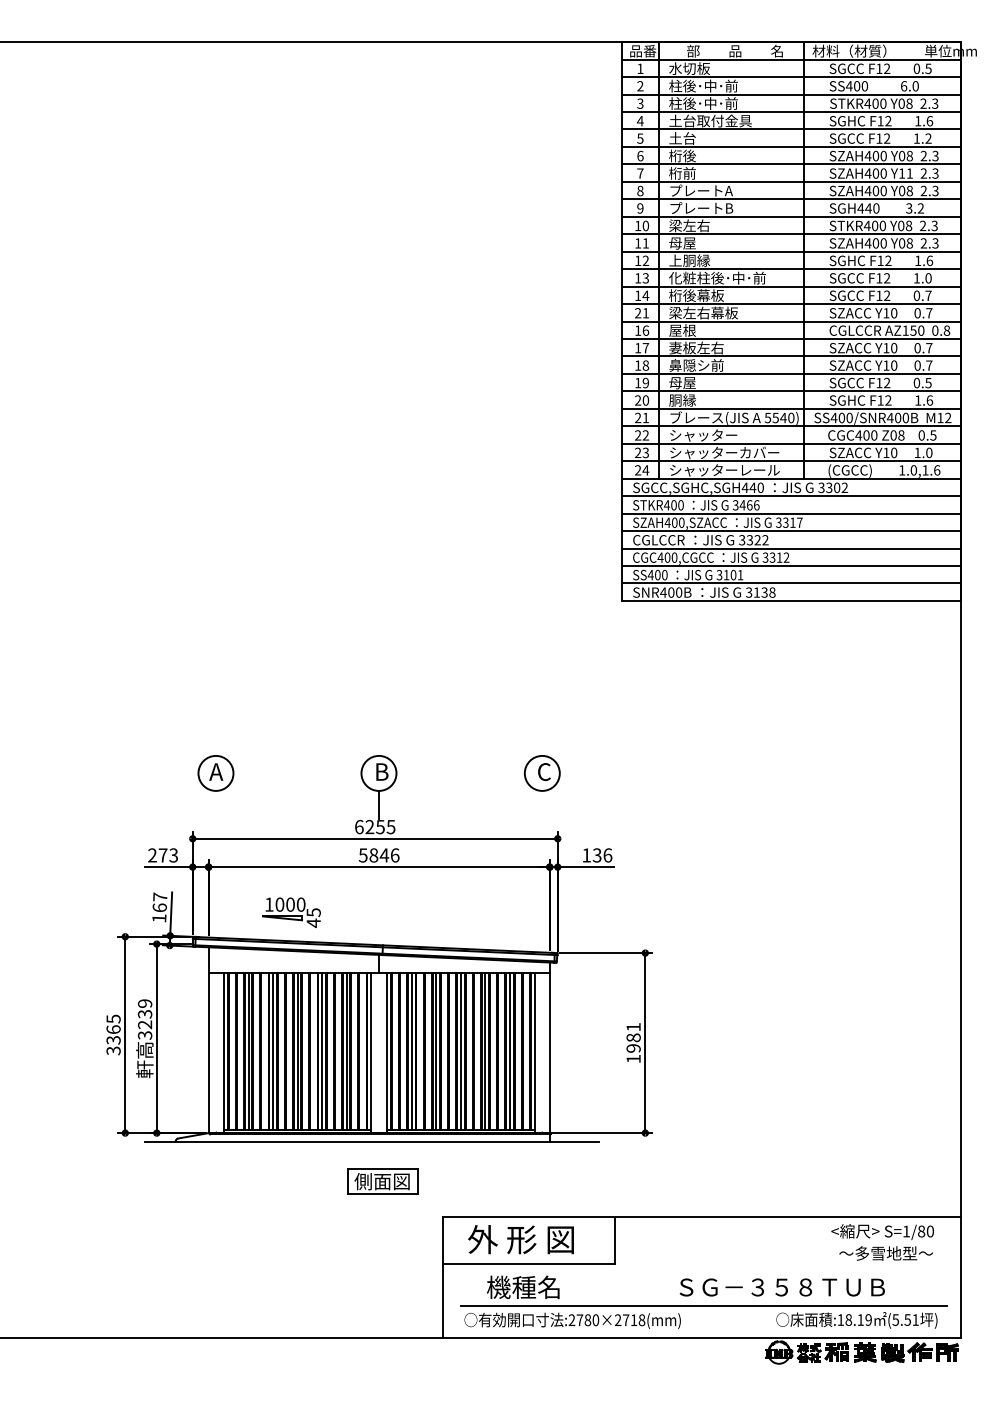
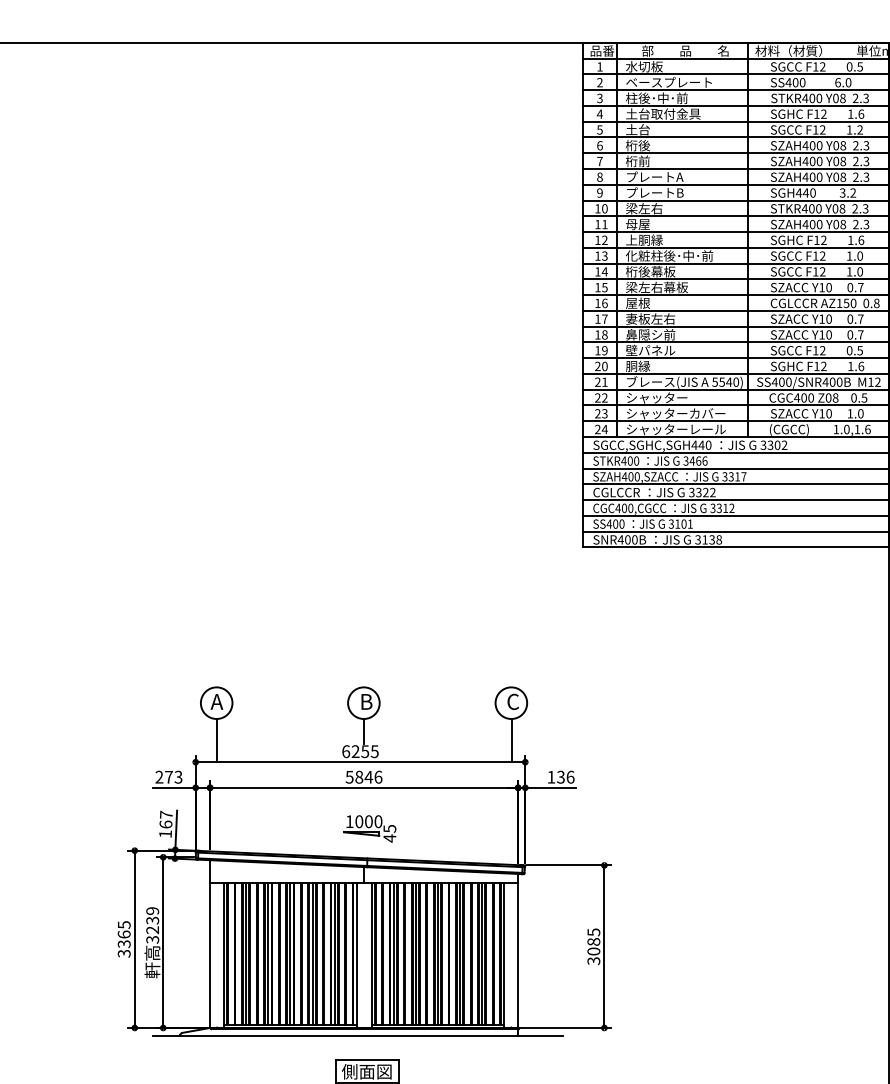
text: (716, 85) -> (668, 81), 柱後･中･前 -> ベースプレート
text: (906, 173) -> (840, 161), Y11 -> Y08
text: (922, 295) -> (854, 271), 0.7 -> 1.0
text: (641, 313) -> (600, 287), 21 -> 15
text: (696, 382) -> (650, 350), 母屋 -> 壁パネル
line: (215, 814) -> (216, 740), added
line: (542, 814) -> (511, 740), added
part: (291, 912) -> (369, 828), moved
text: (633, 1043) -> (593, 947), 1981 -> 3085

